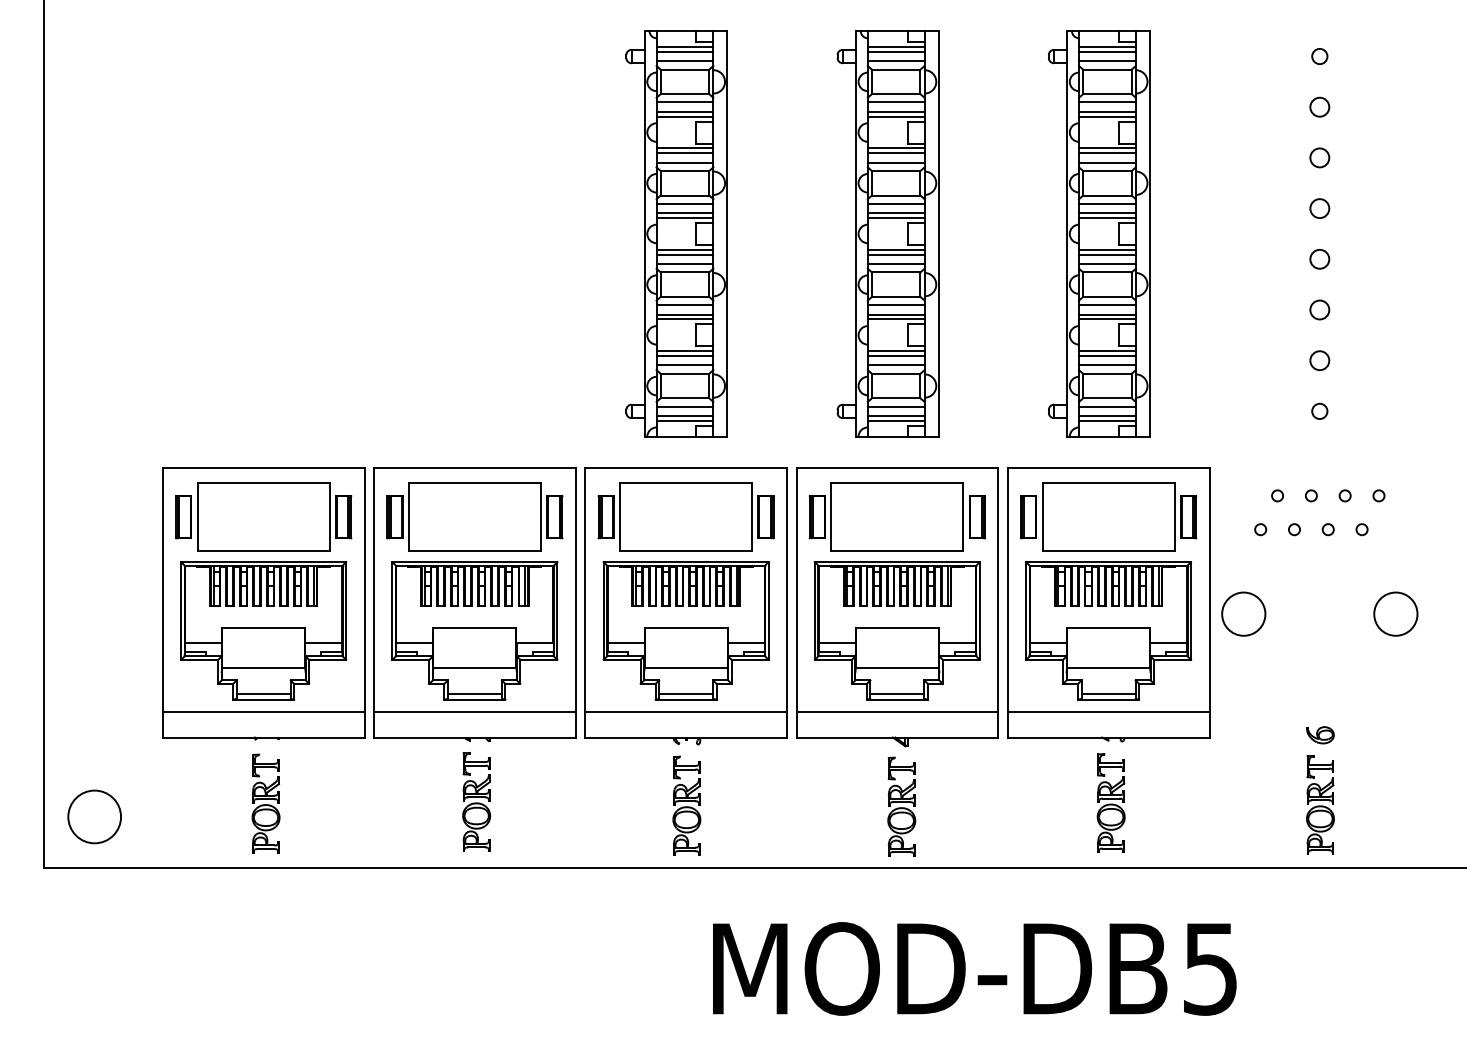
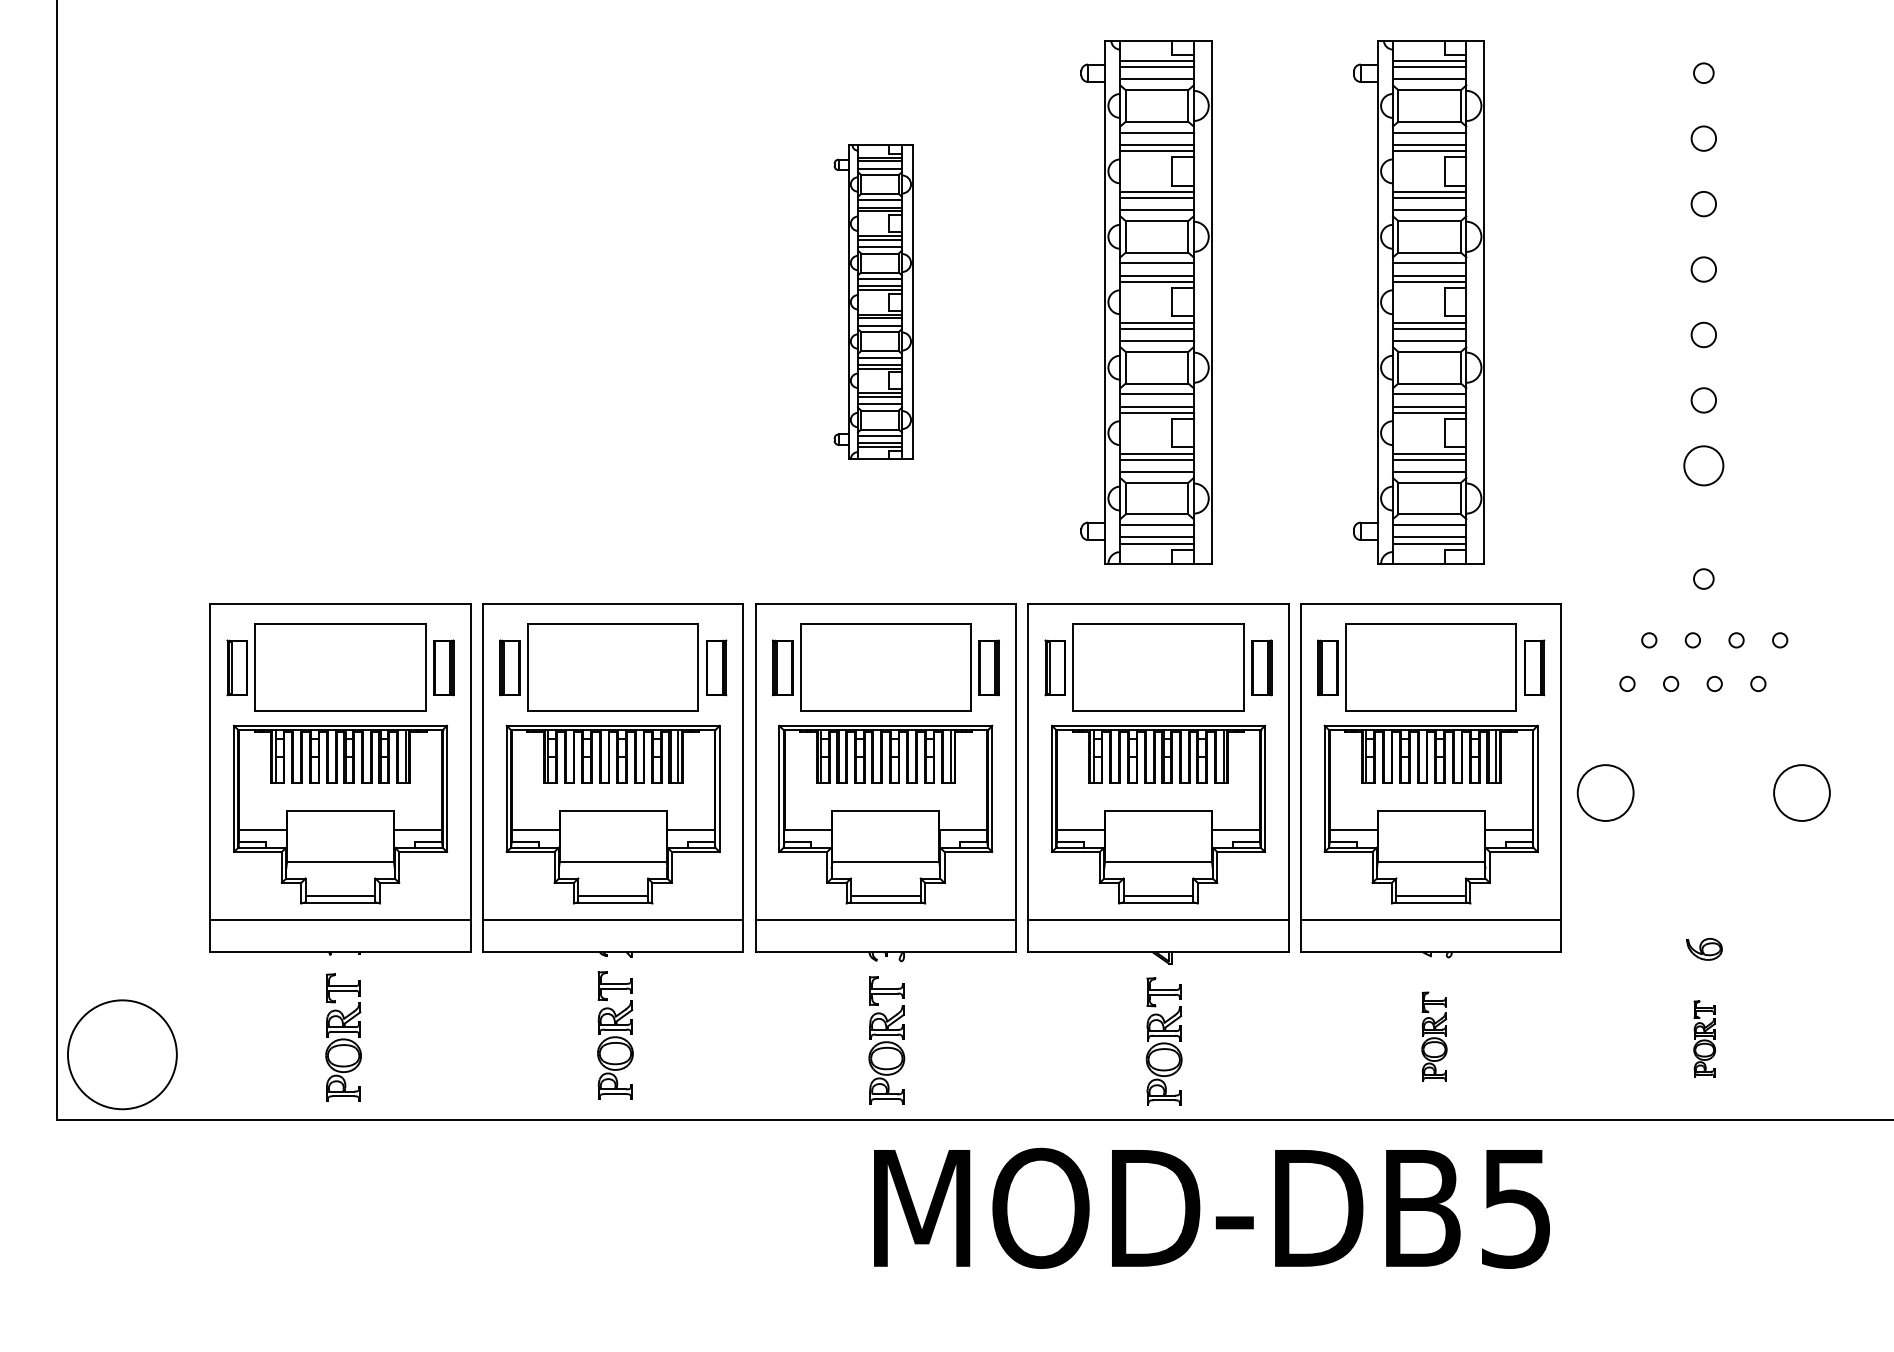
part: (676, 233) -> (873, 301), size x0.6
circle: (1319, 360) -> (1703, 465), size x1.6
circle: (1319, 410) -> (1703, 577), moved
part: (1110, 802) -> (1433, 1036), size x0.7
part: (1320, 804) -> (1704, 1038), size x0.6
circle: (94, 816) -> (122, 1054), size x1.6
text: (974, 968) -> (1211, 1207), moved

